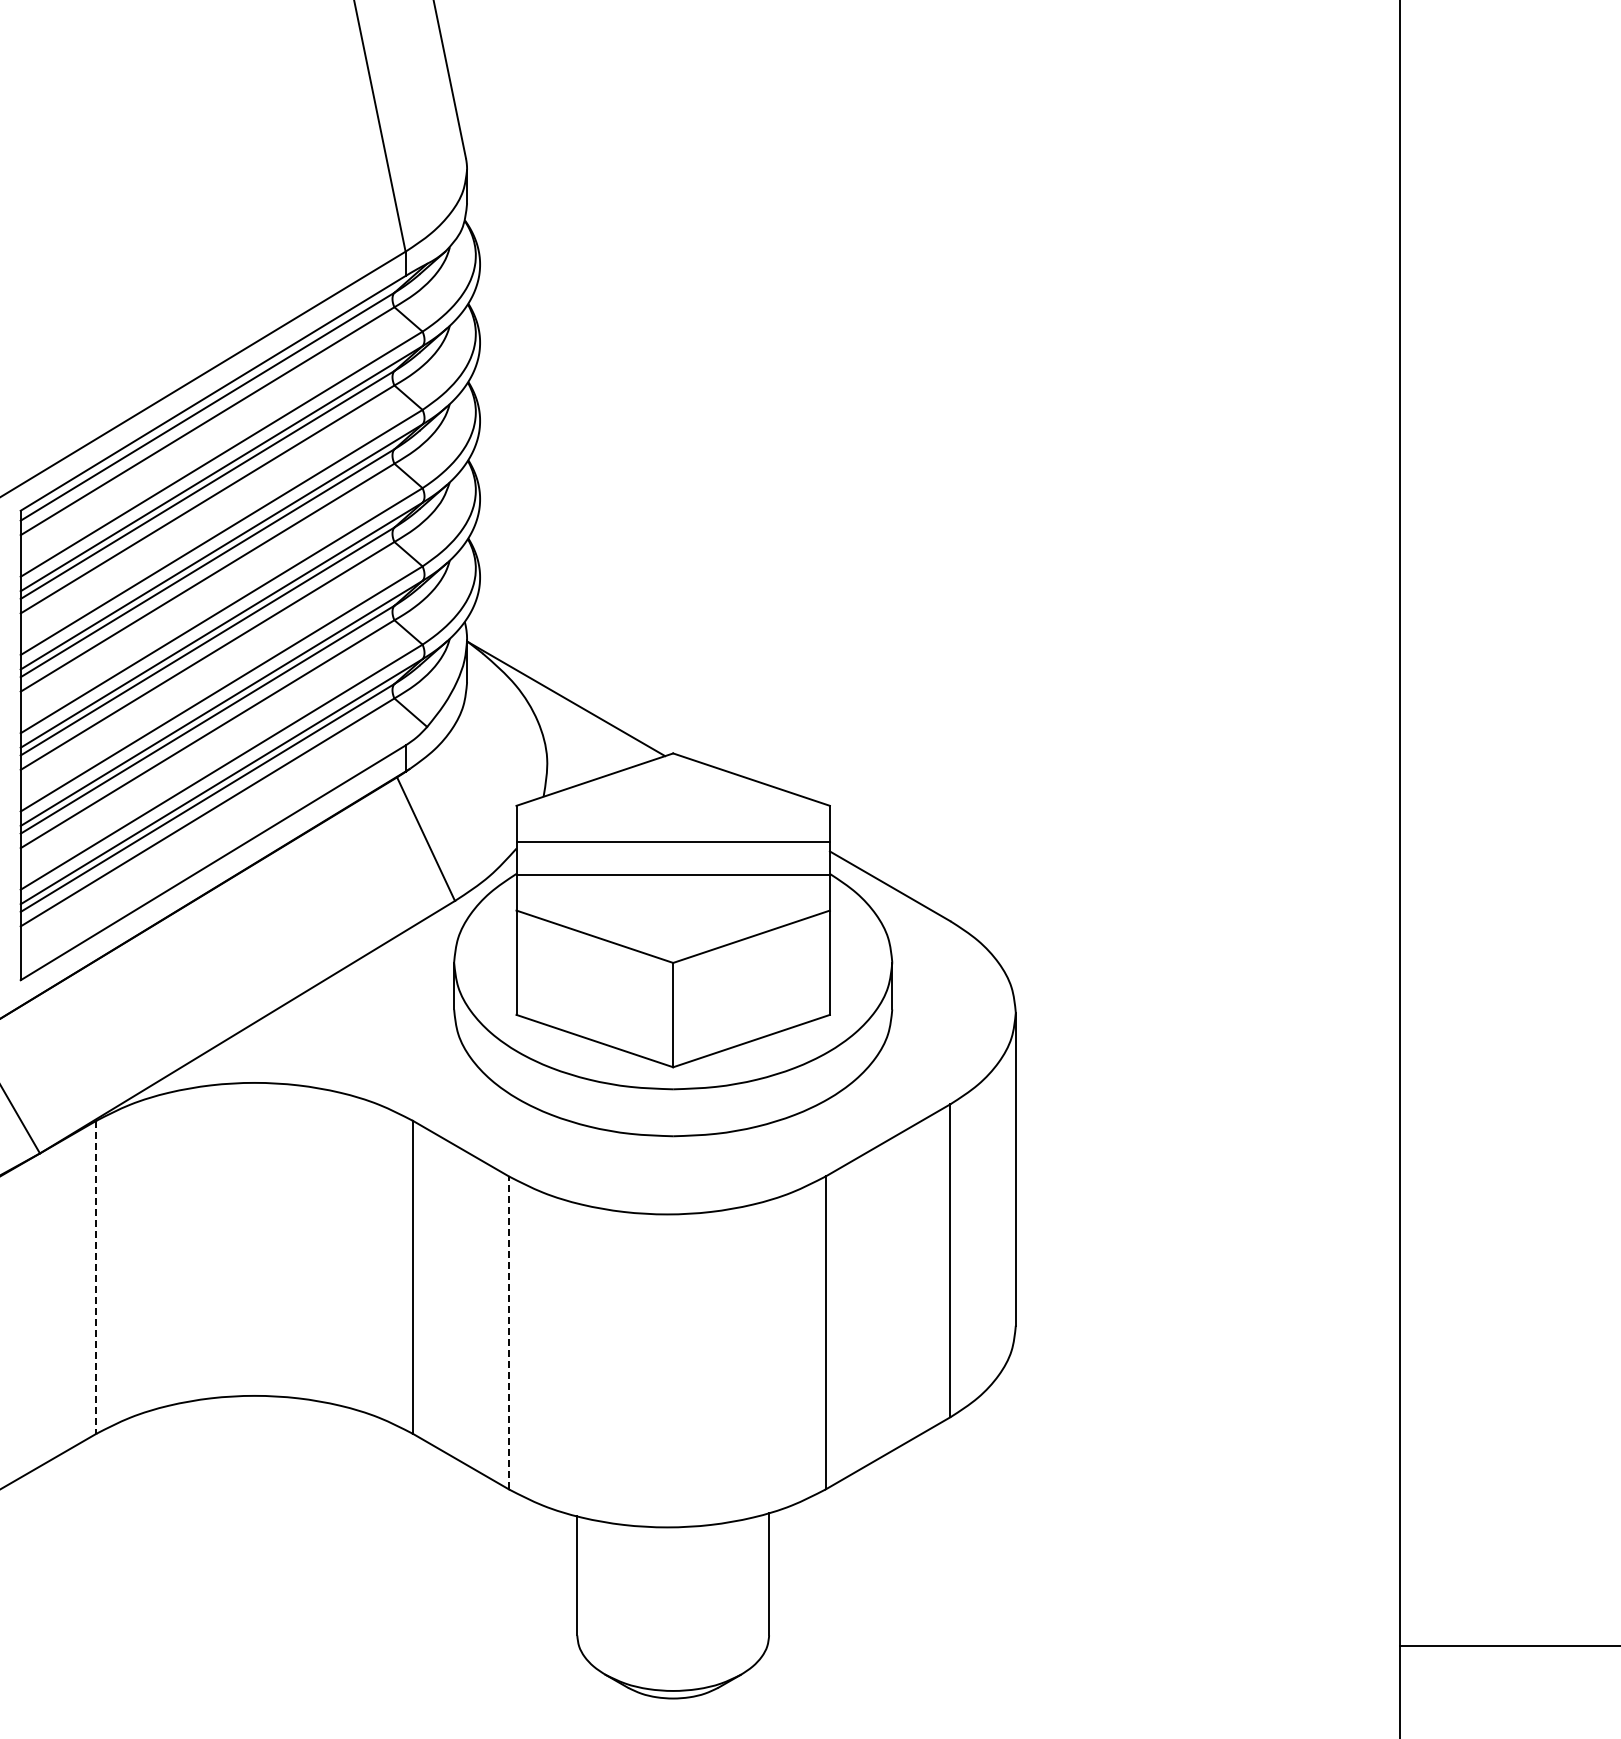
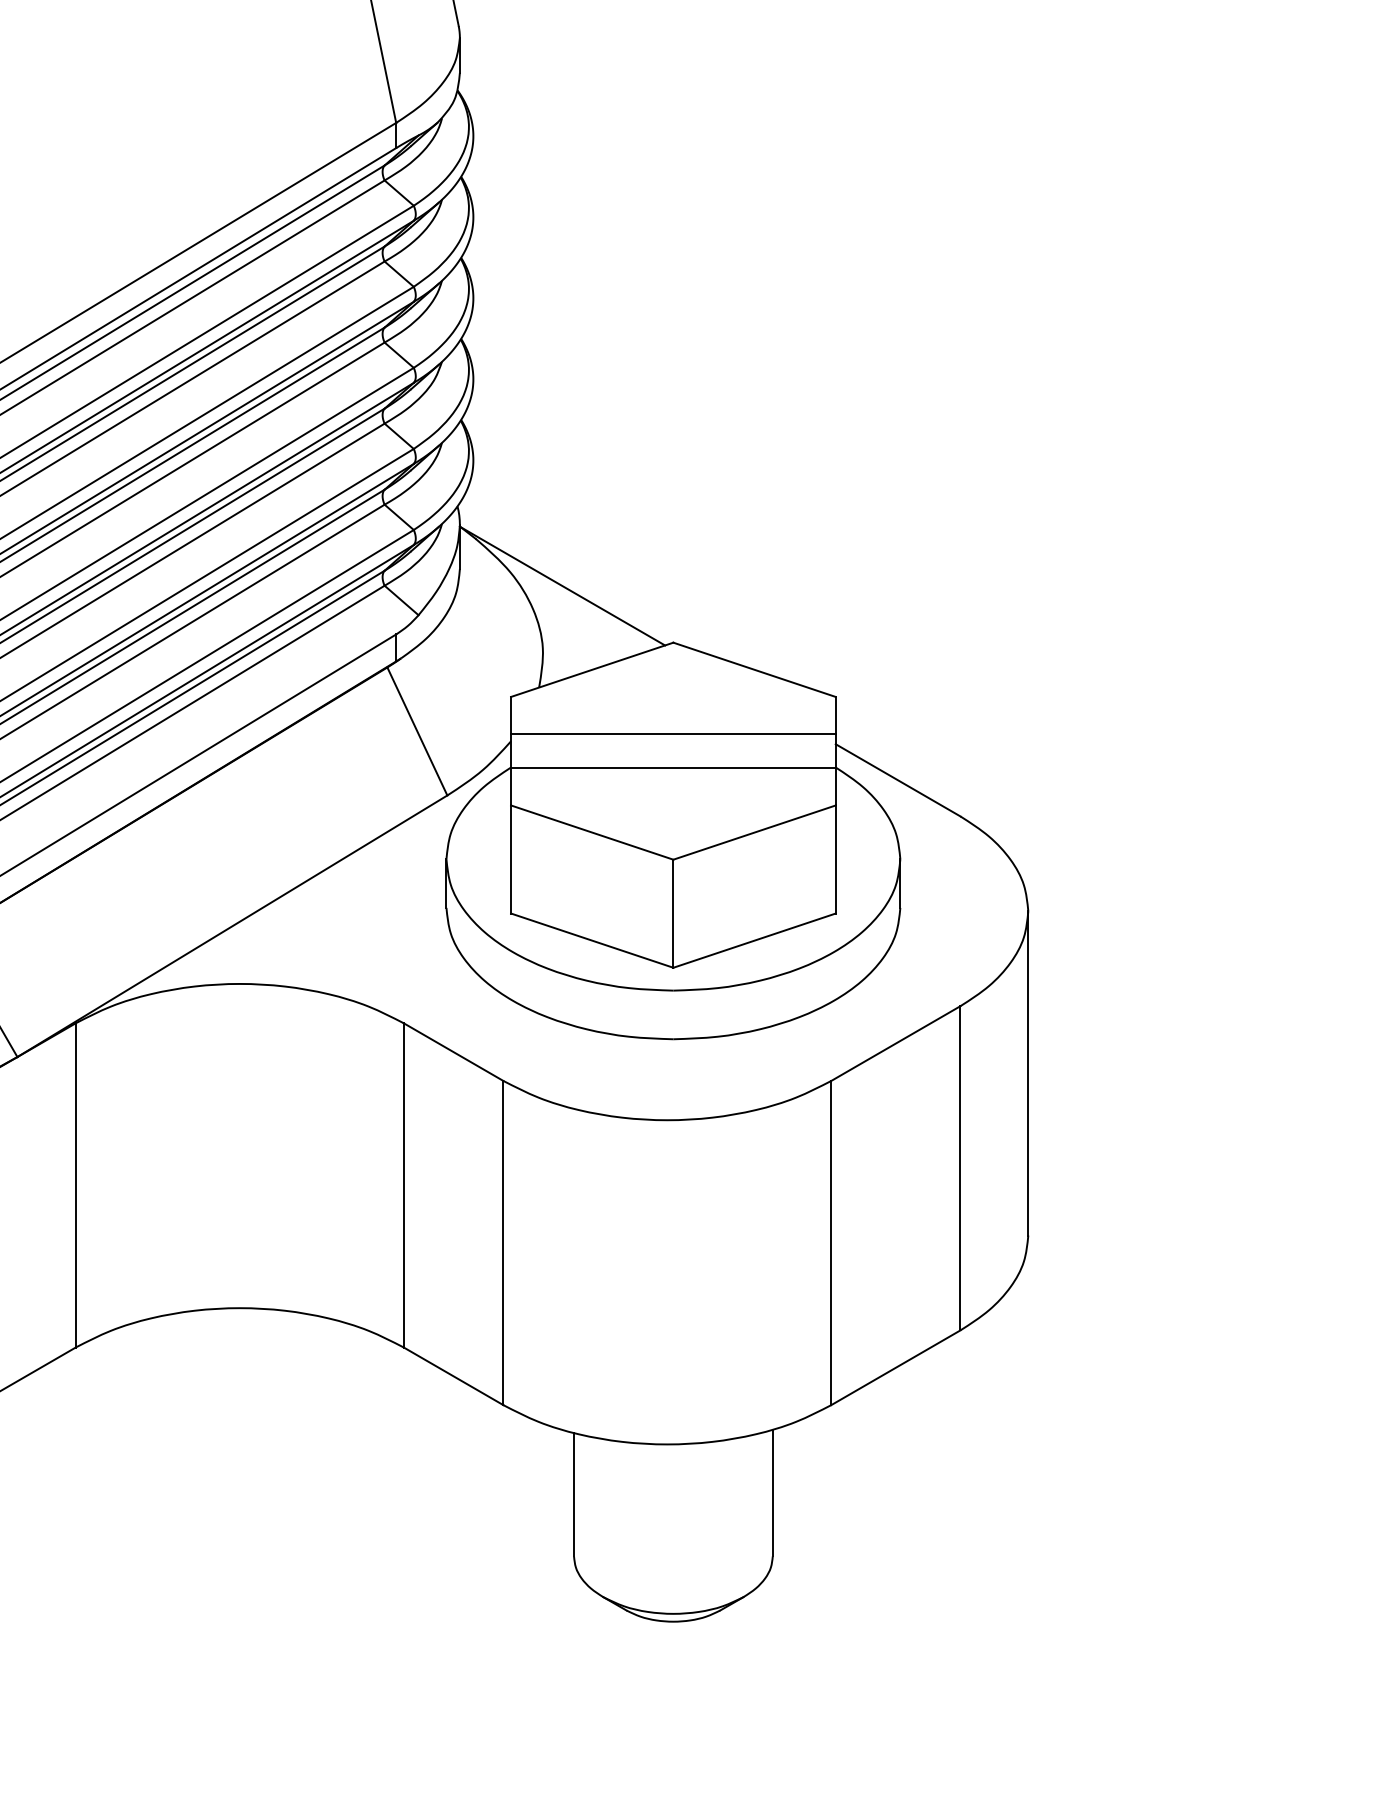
line: (96, 1277) -> (75, 1185), dashed -> solid
line: (509, 1332) -> (503, 1242), dashed -> solid

